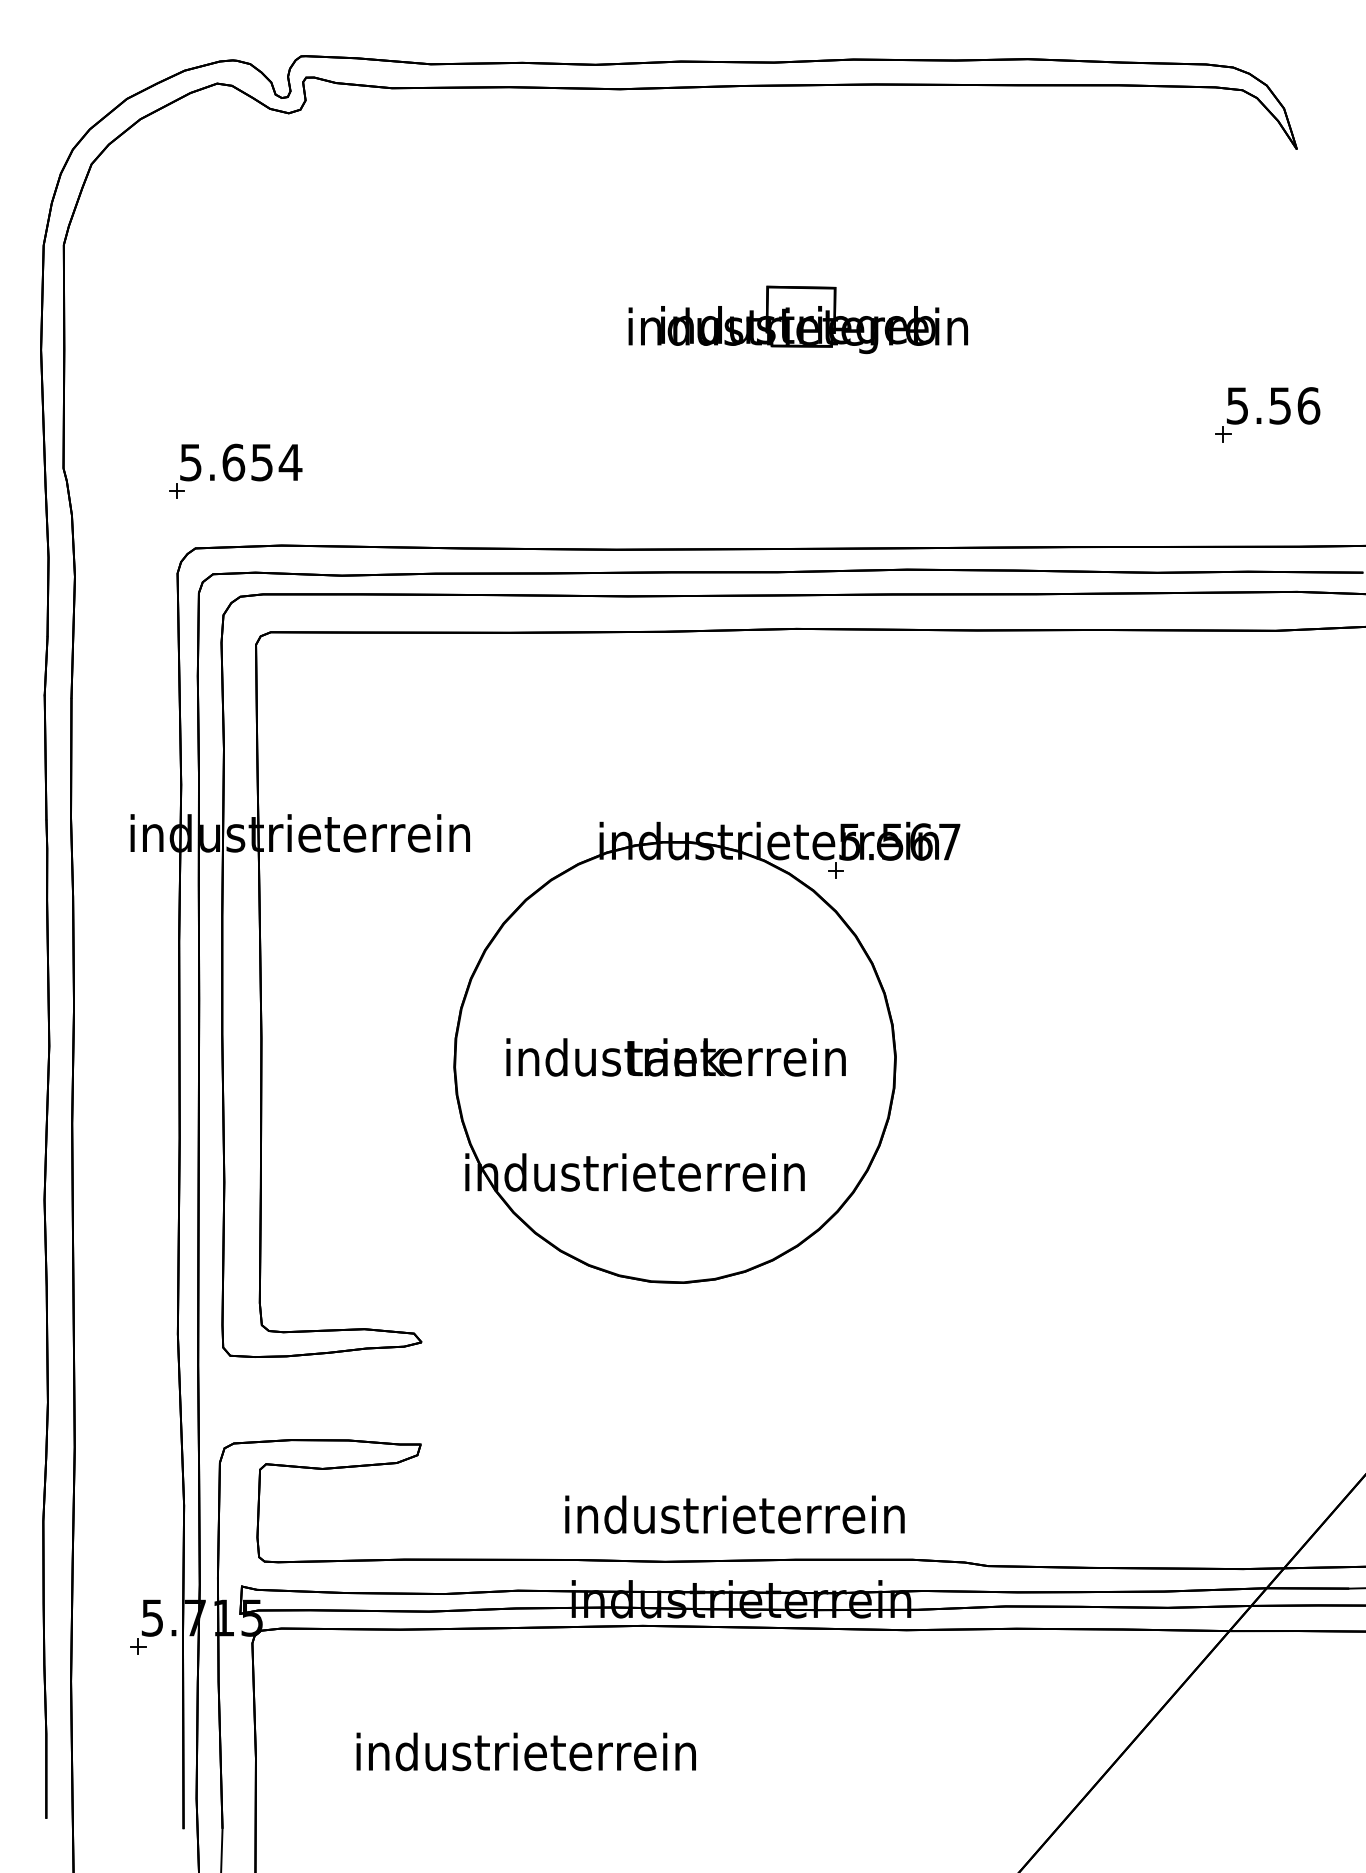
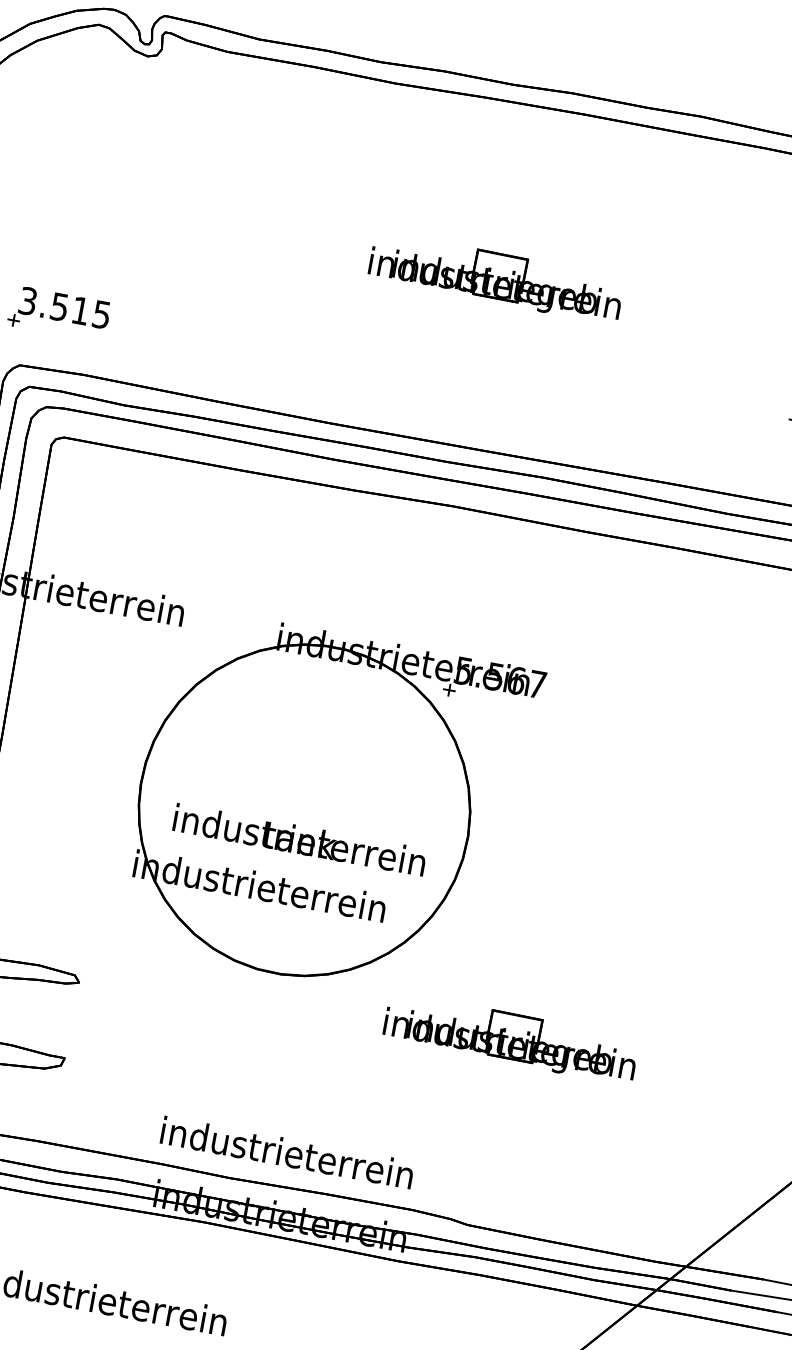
text: (241, 462) -> (65, 308), 5.654 -> 3.515
text: (675, 1057) -> (299, 839), moved
part: (999, 1311) -> (510, 1038), added

